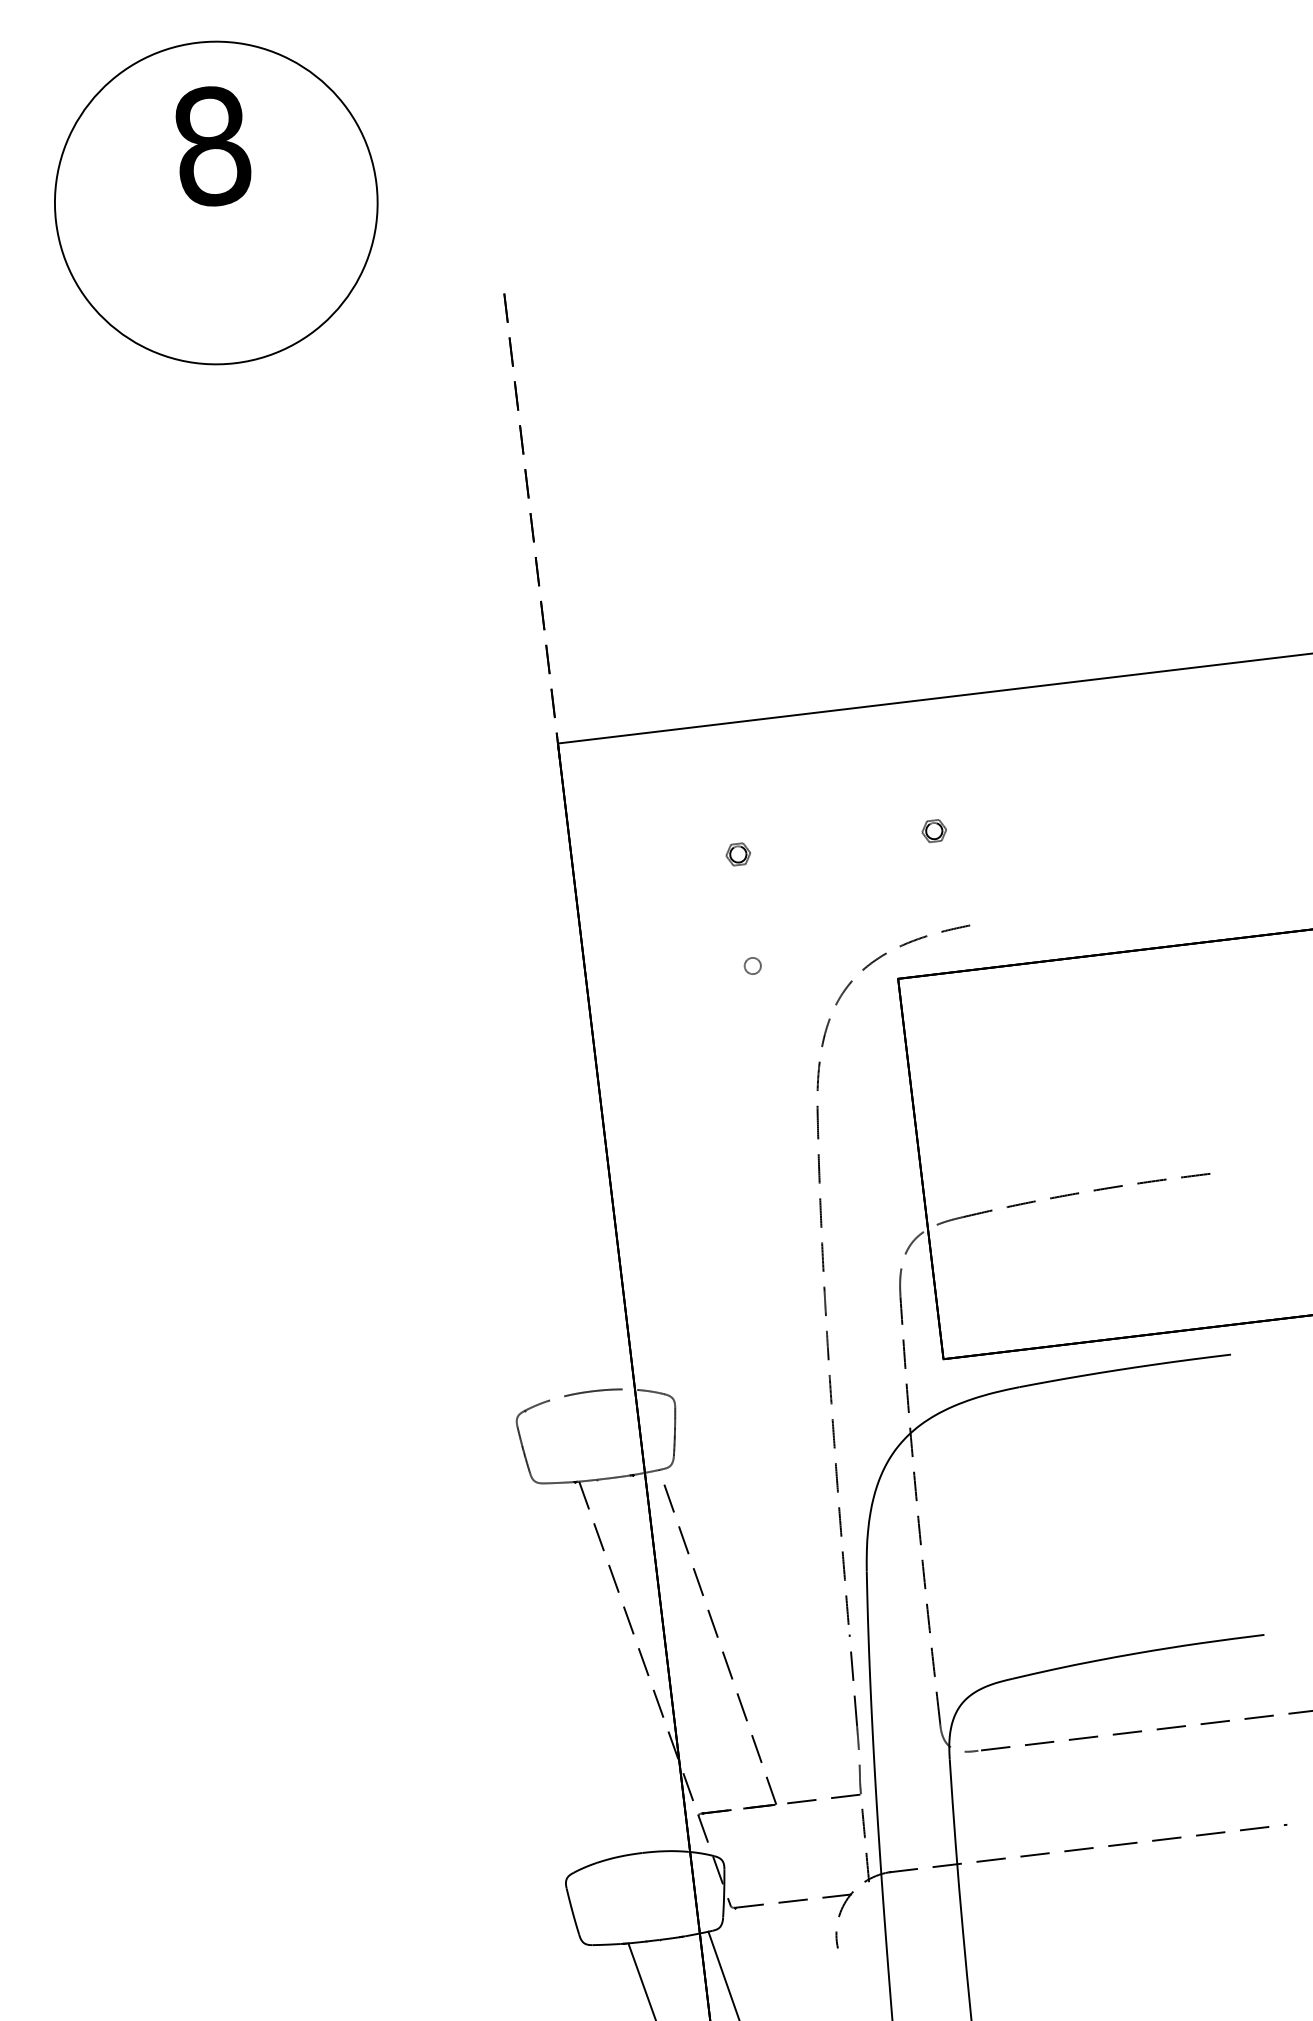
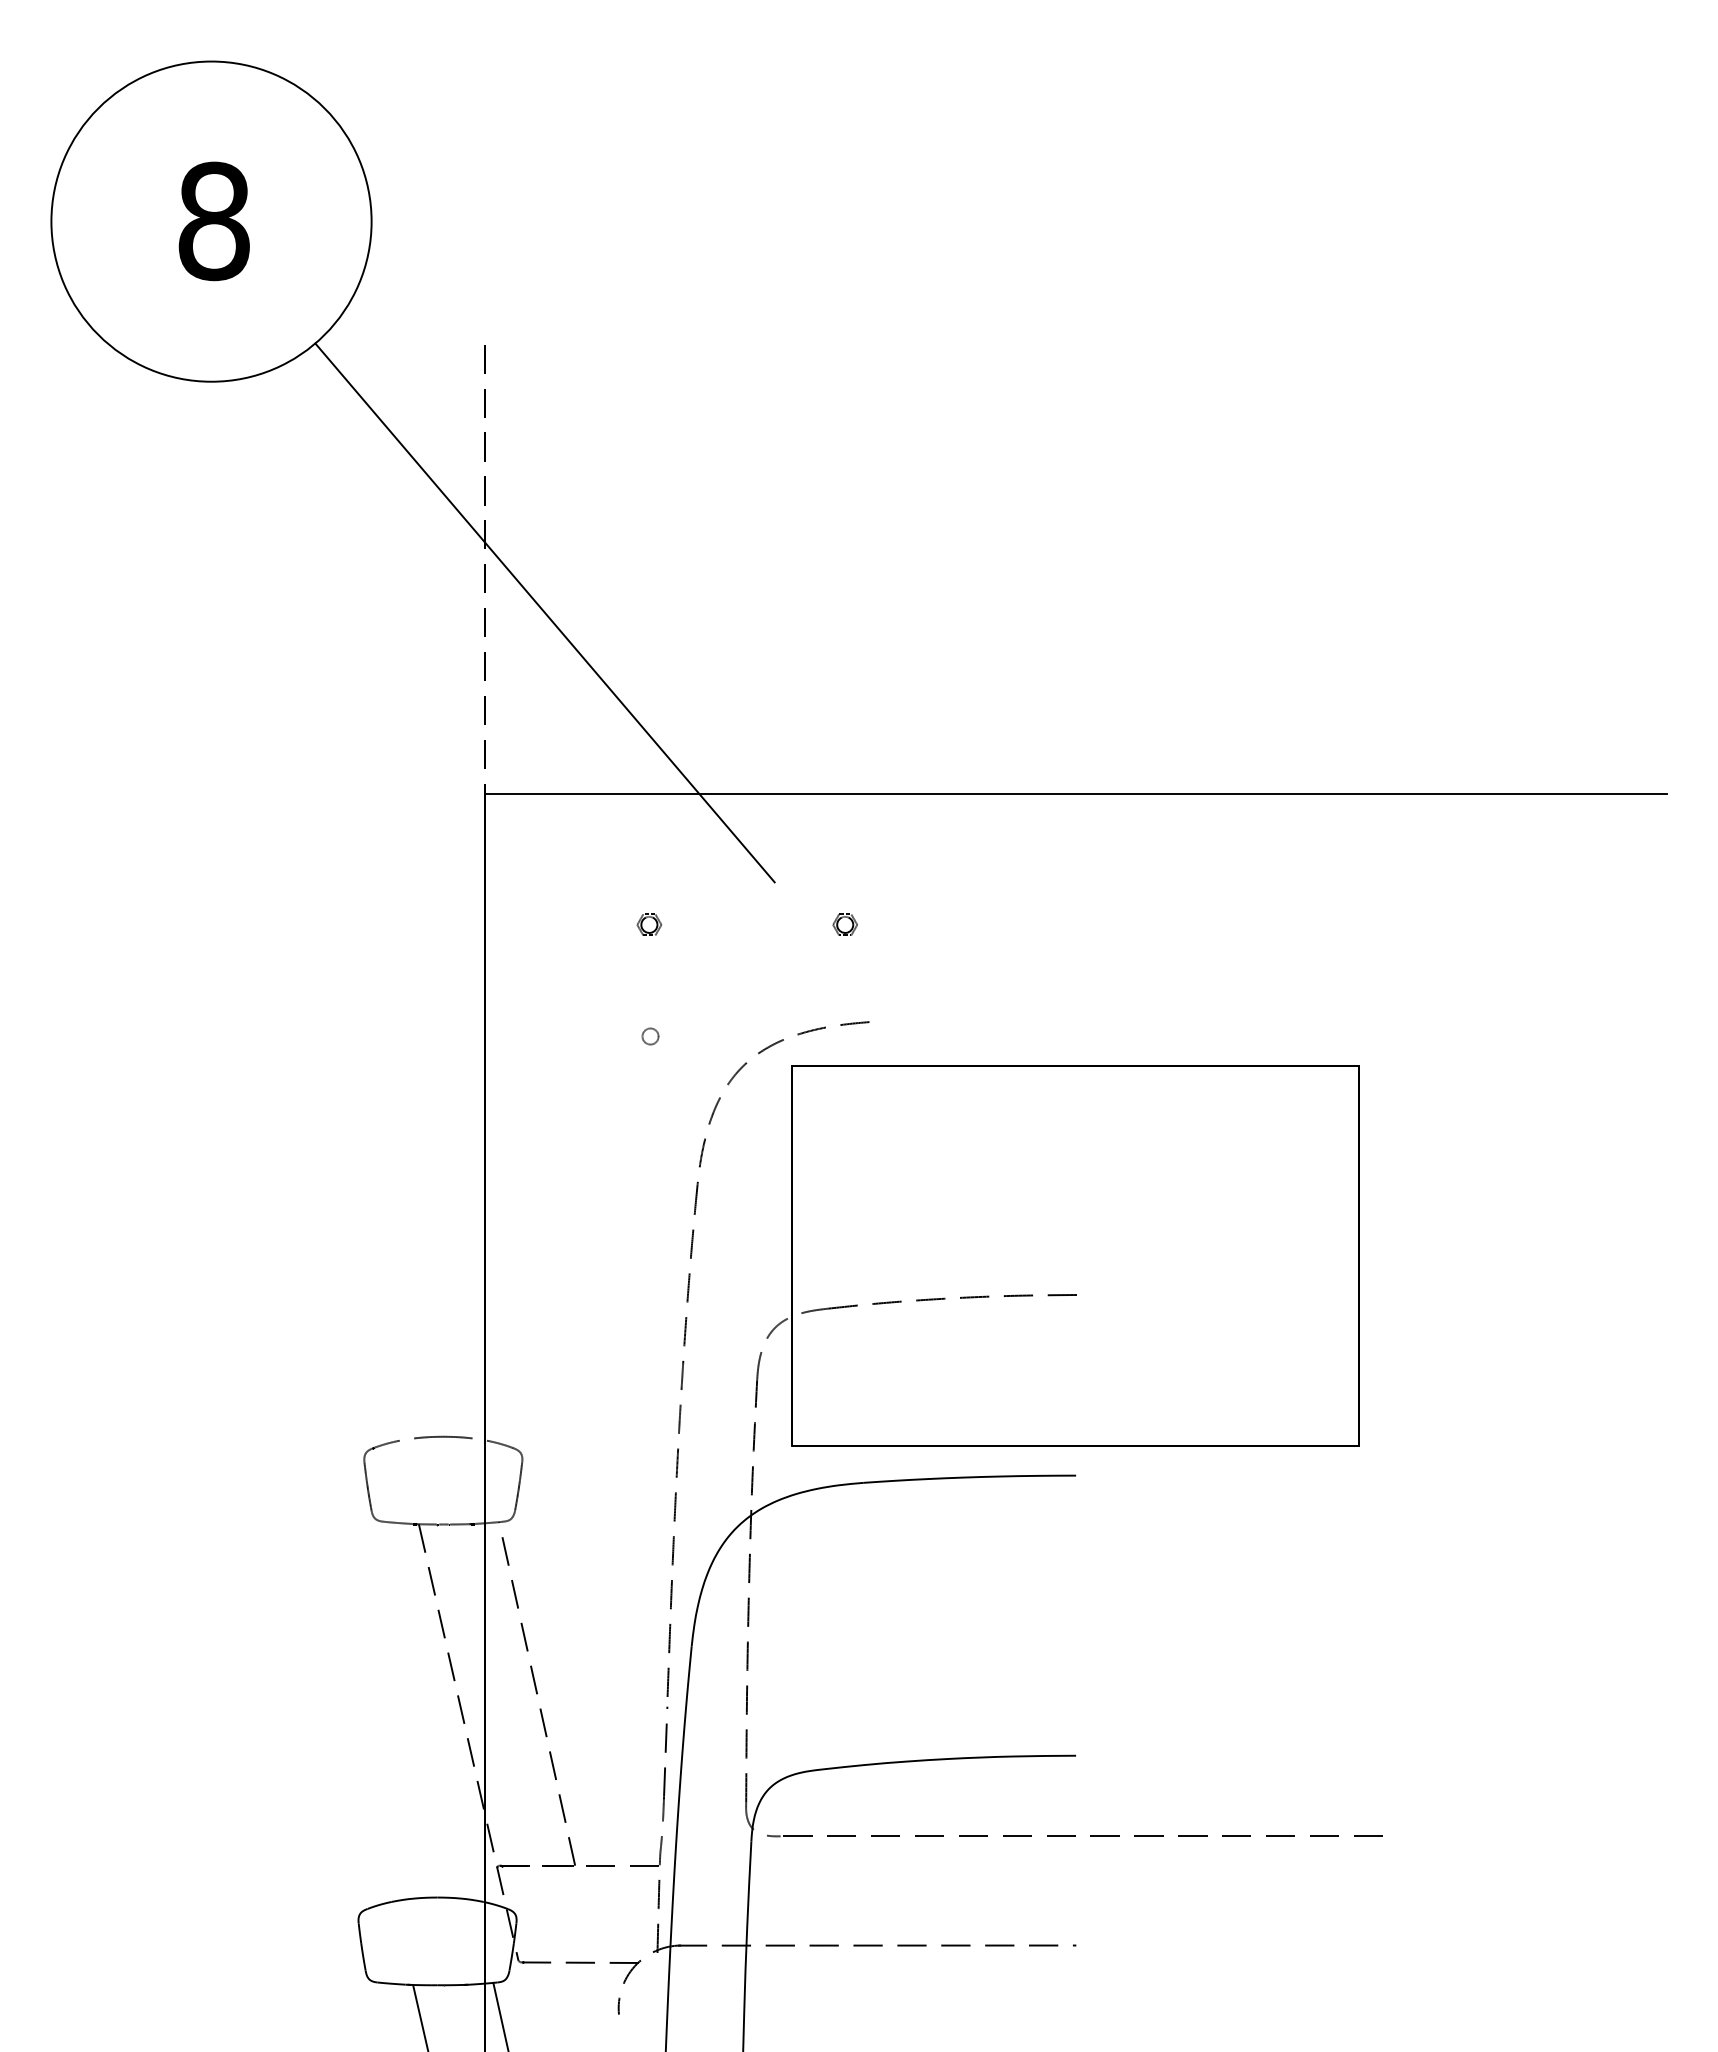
text: (211, 146) -> (213, 221), moved
line: (596, 554) -> (544, 612), added

